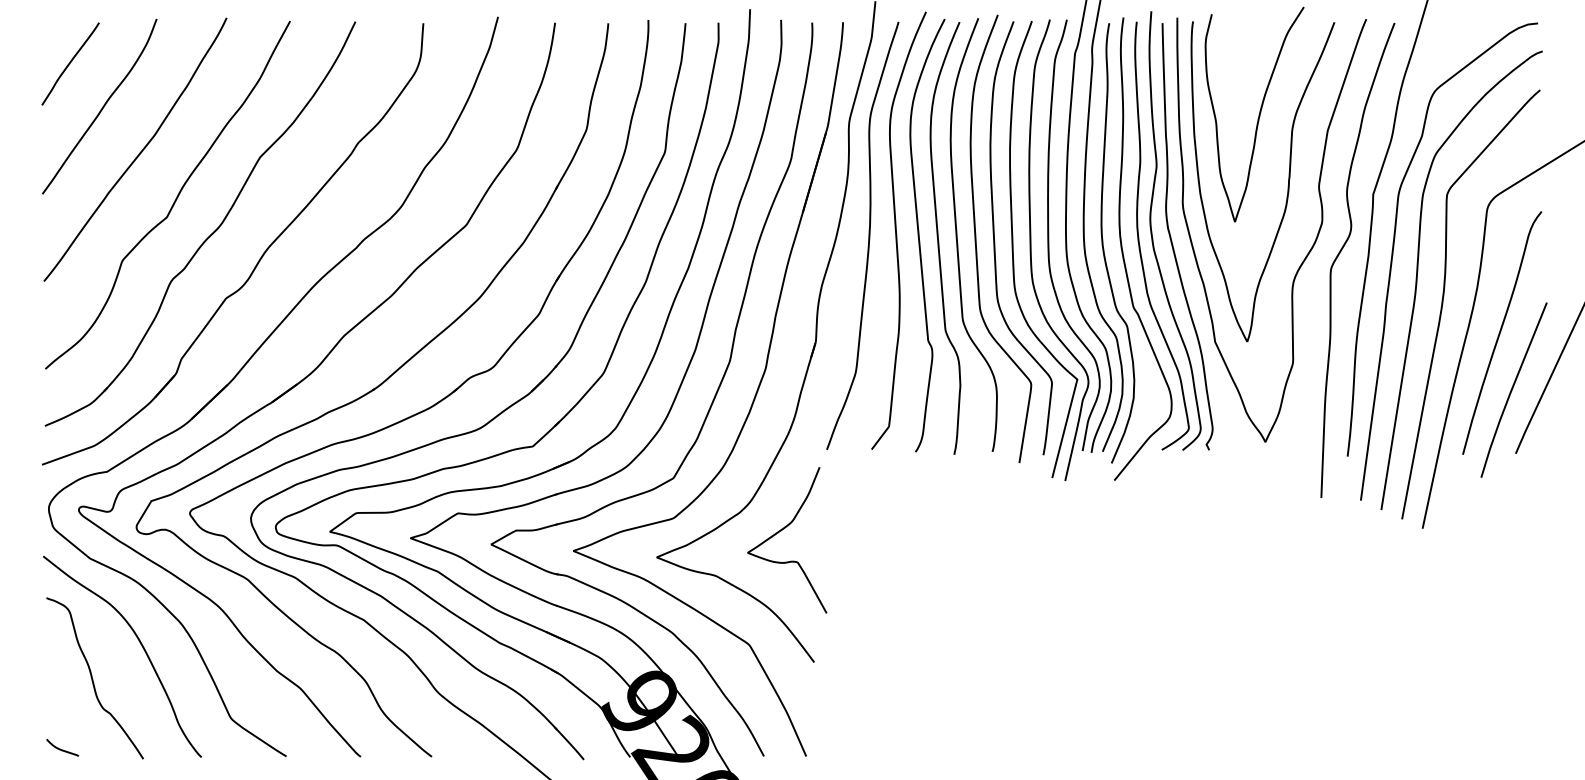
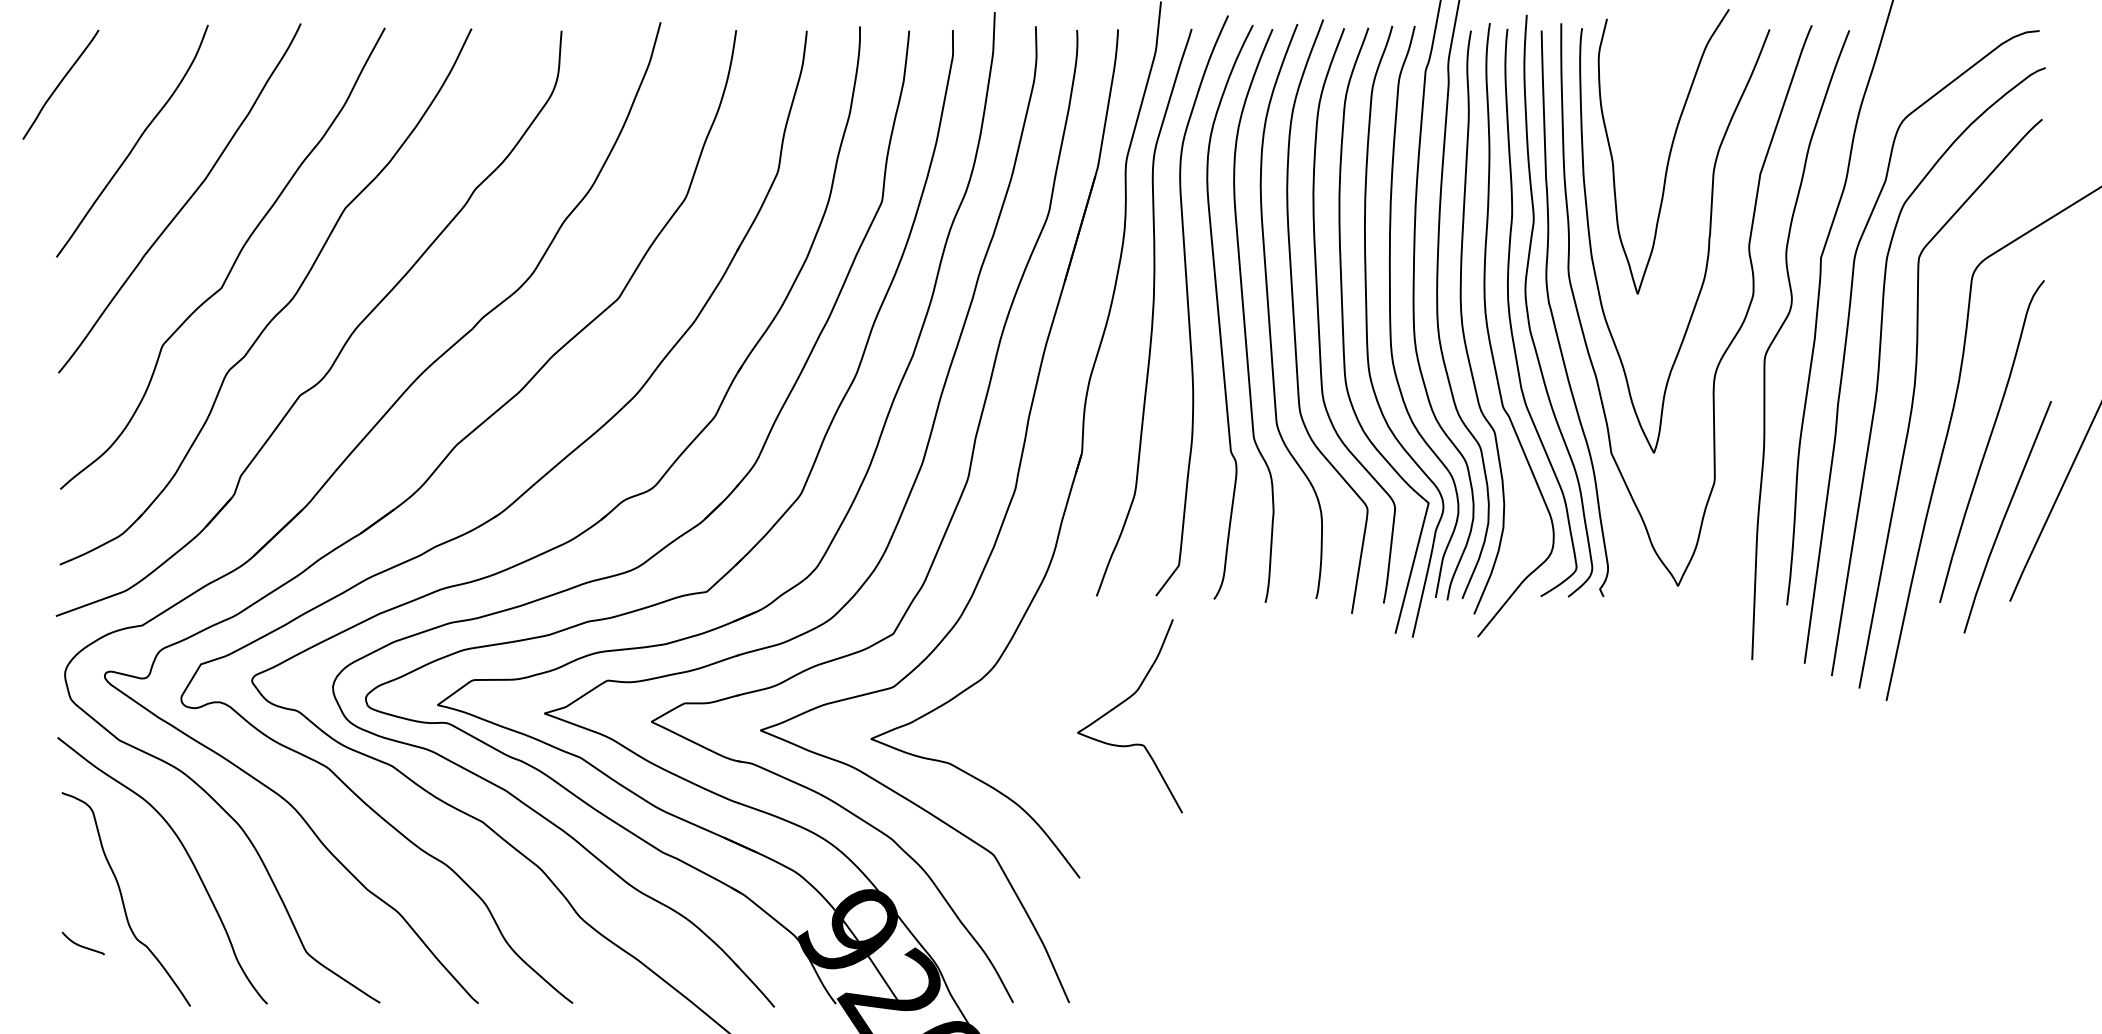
curve: (70, 63) -> (60, 84), moved
curve: (780, 532) -> (1120, 705), moved
curve: (62, 749) -> (82, 945), moved

